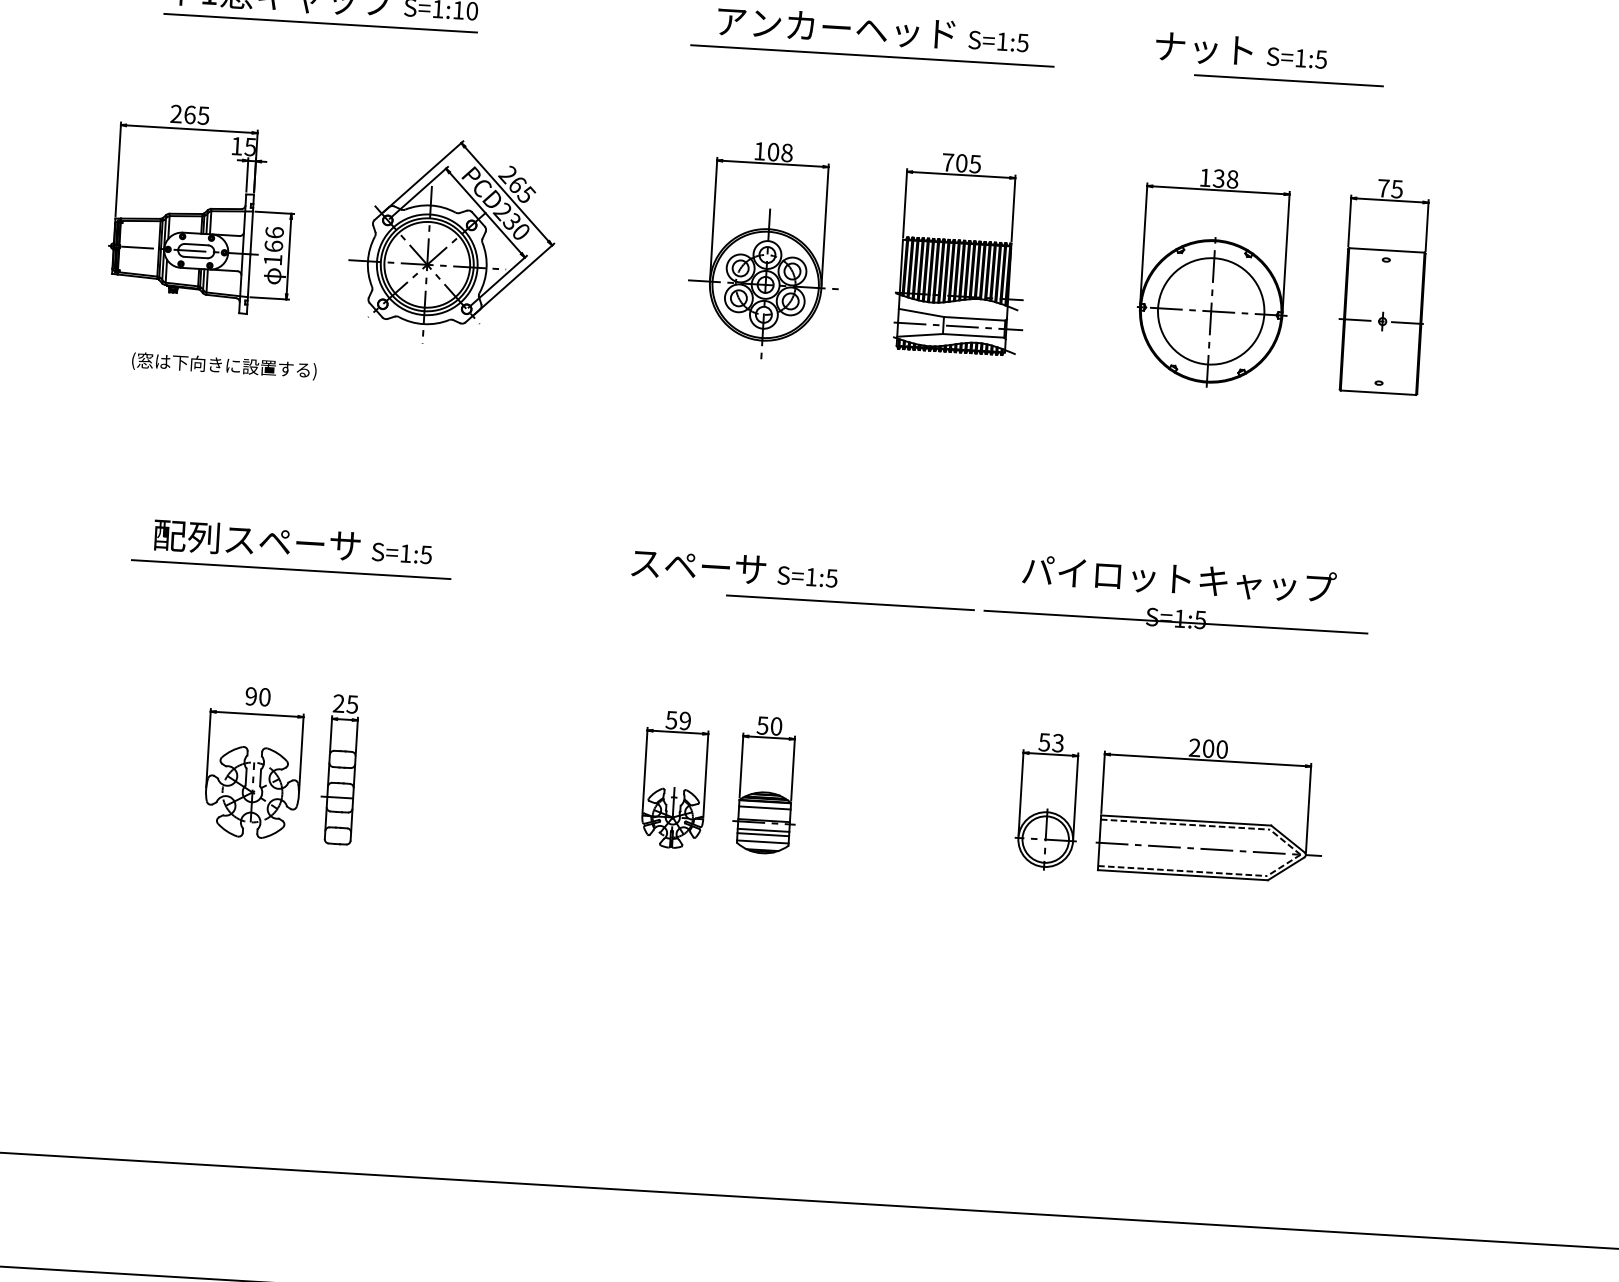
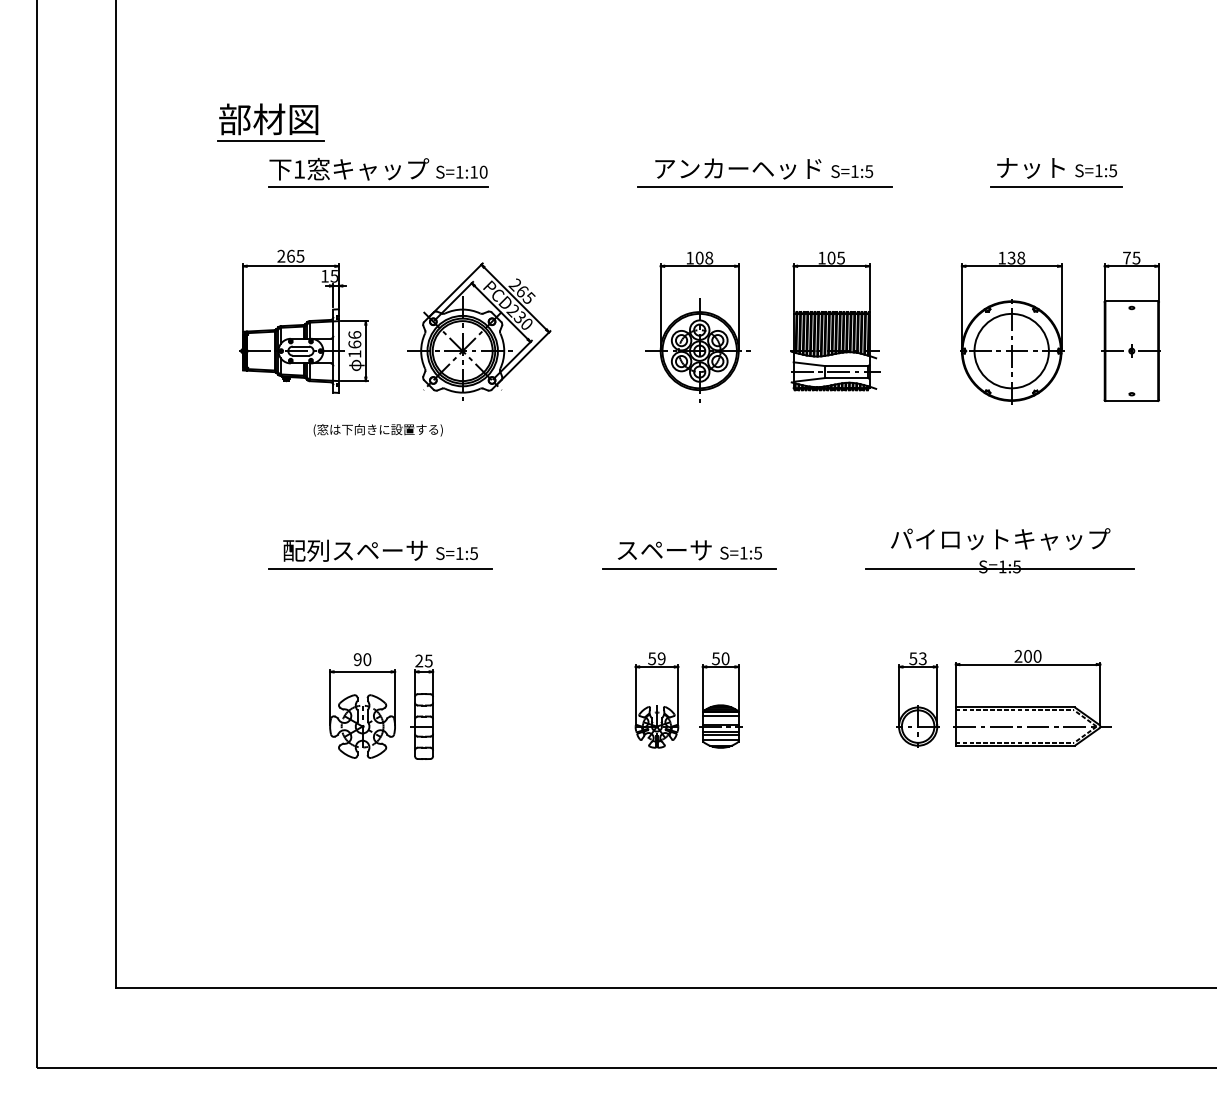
text: (1240, 51) -> (1056, 168), moved
text: (947, 161) -> (821, 257), 705 -> 105
text: (223, 366) -> (377, 430), moved
line: (851, 601) -> (689, 568), moved

